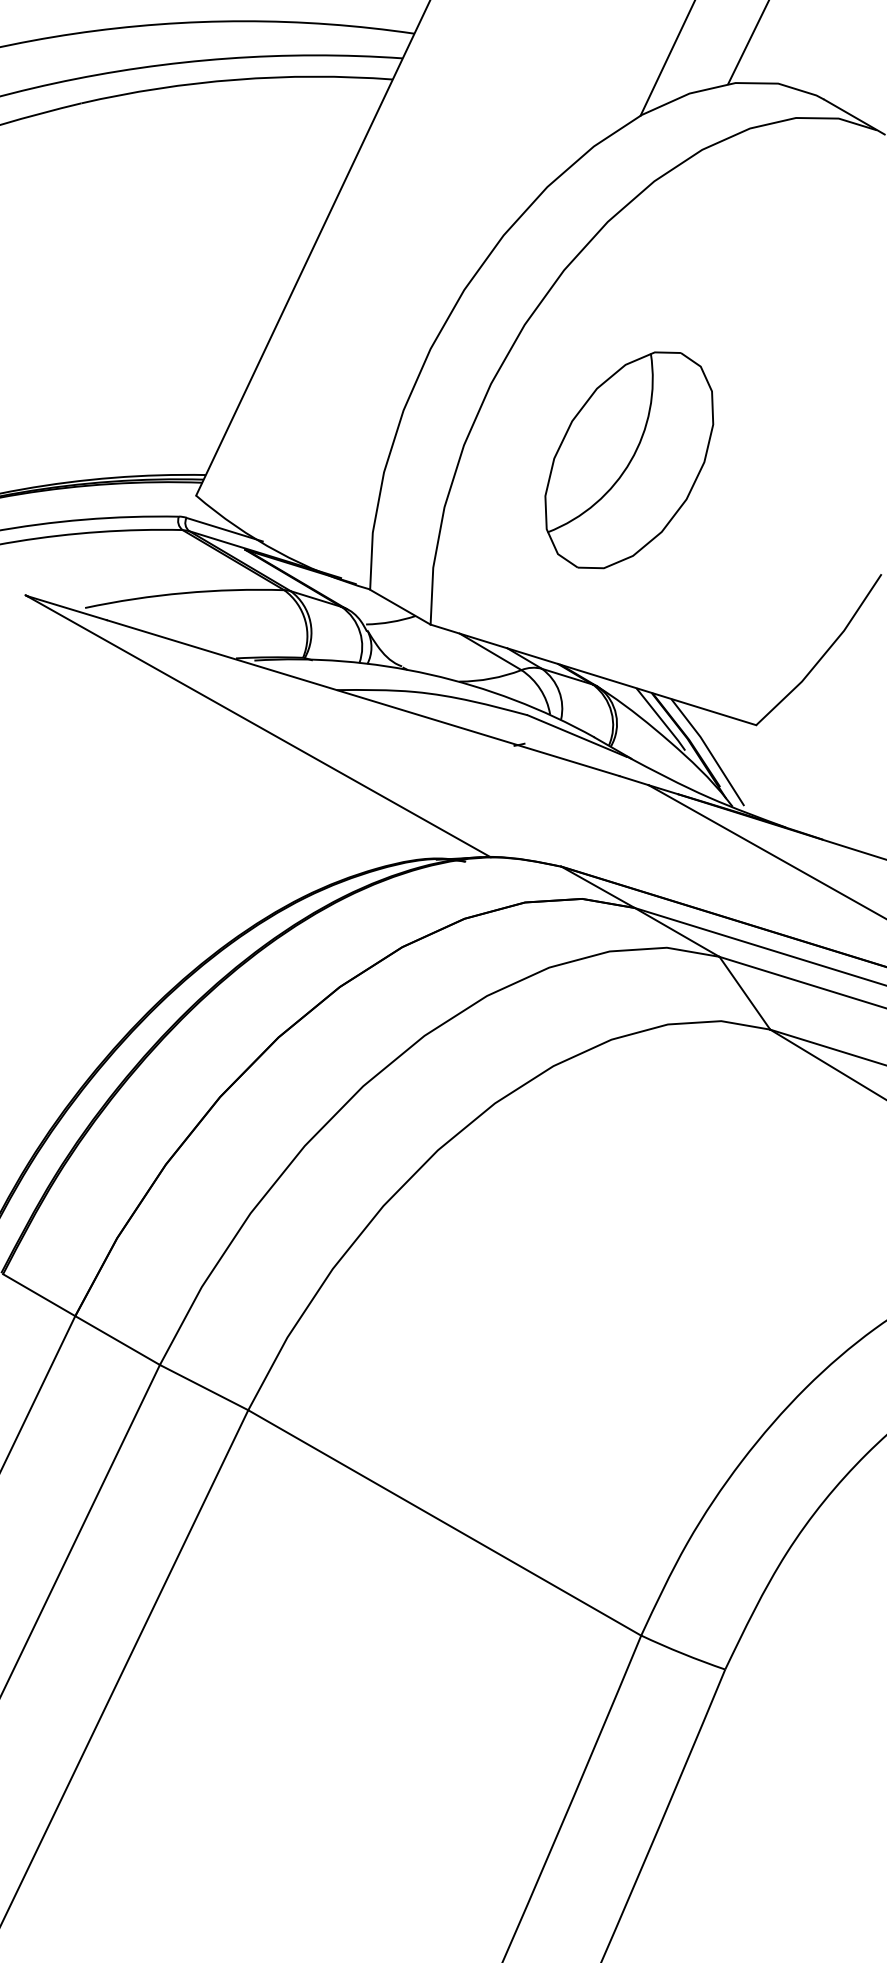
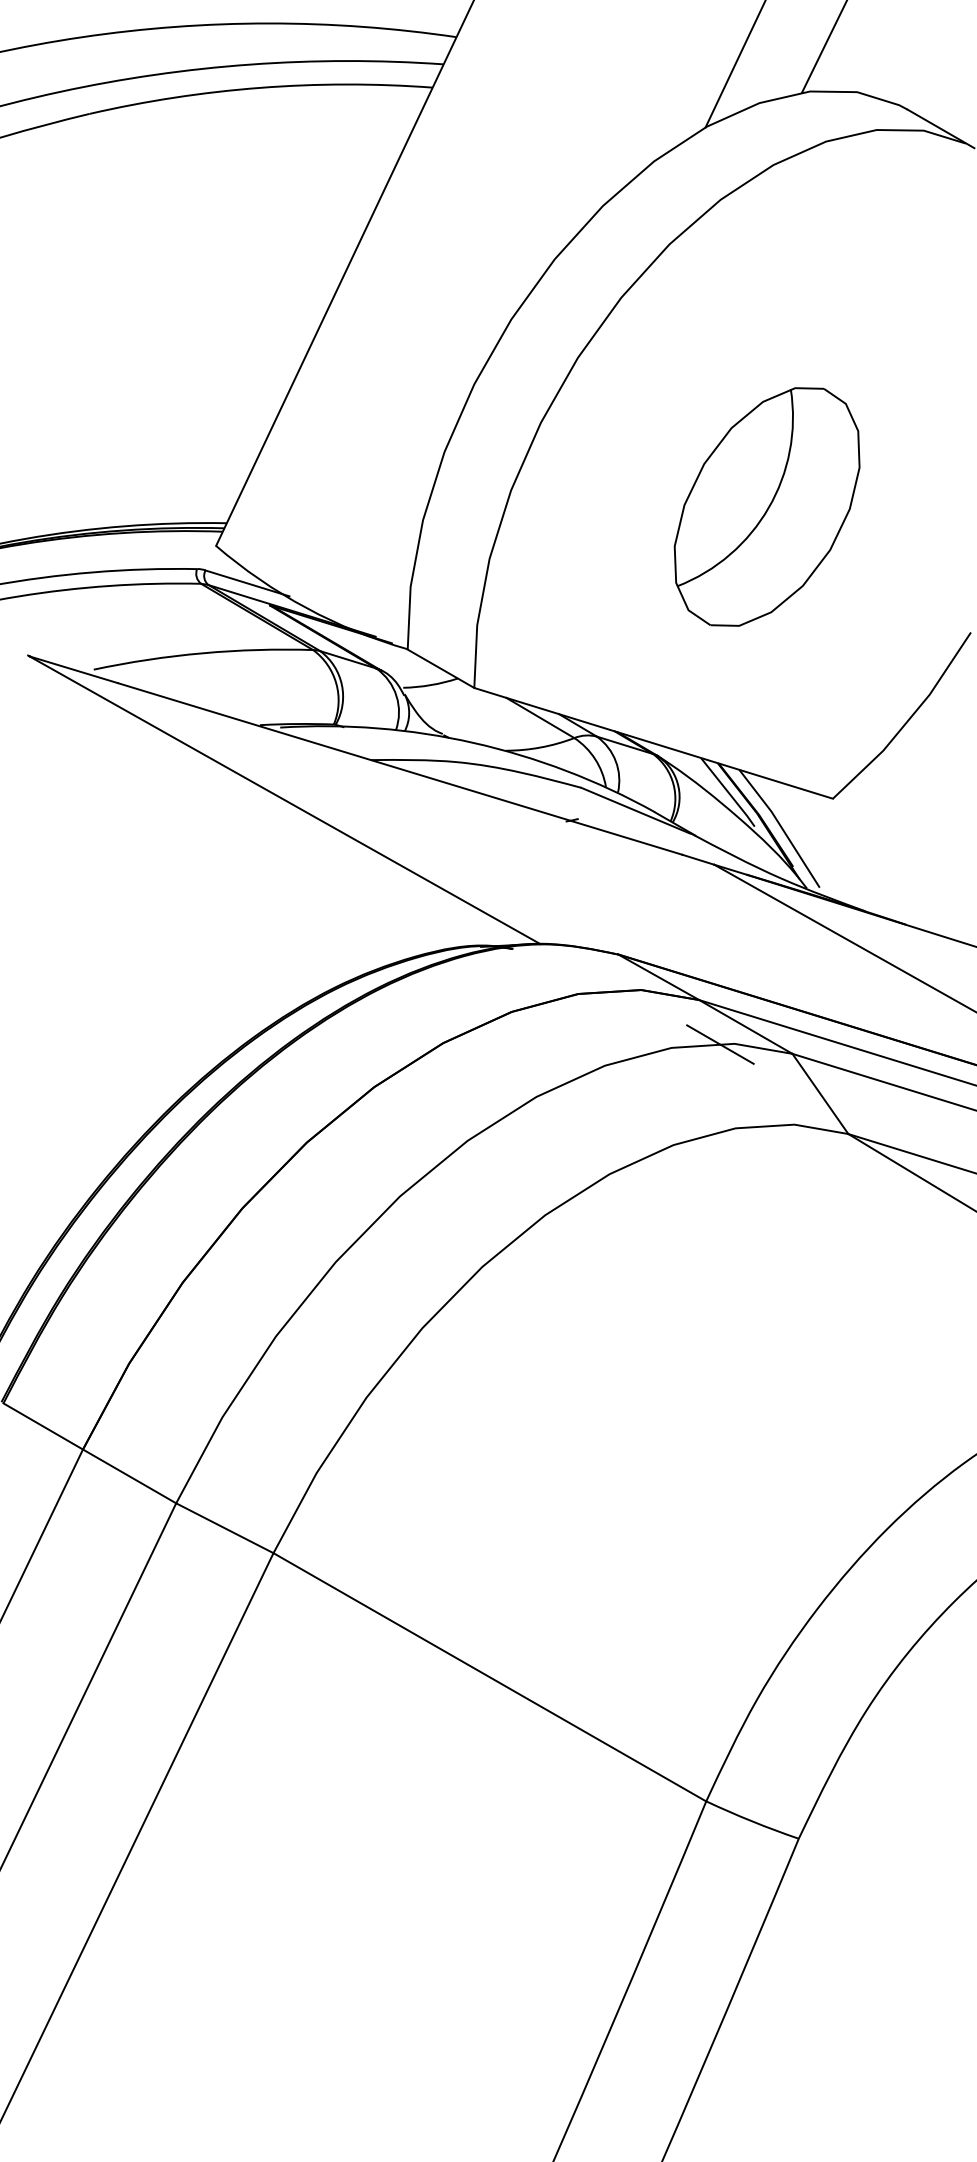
part: (628, 459) -> (766, 506), moved
line: (654, 948) -> (720, 1044), added

